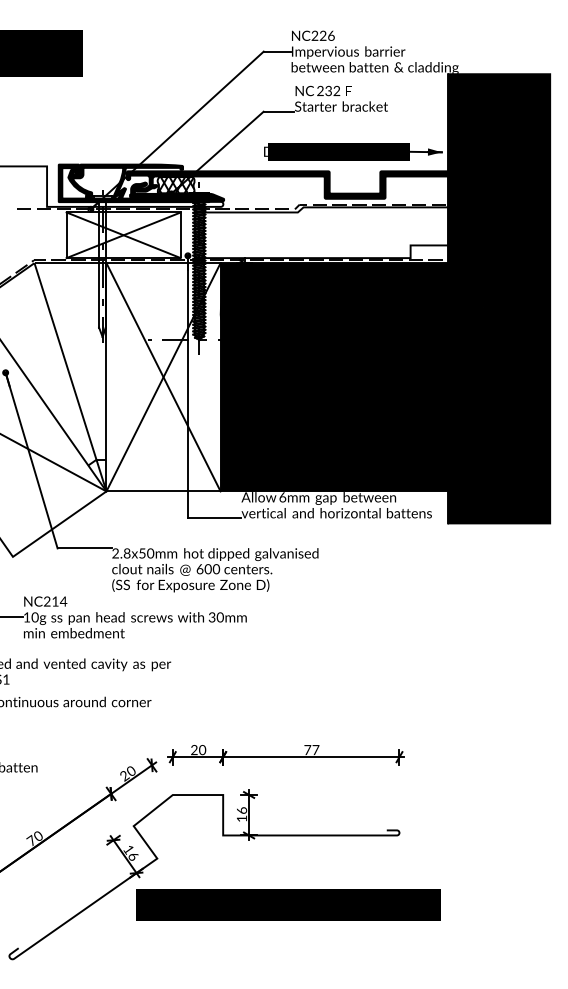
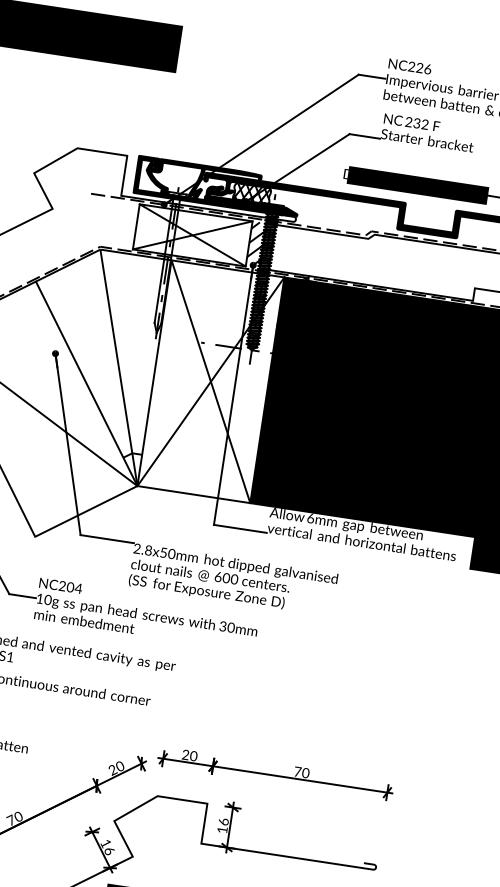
hatch: (187, 235) -> (255, 245), added
text: (55, 601) -> (70, 587), NC214 -> NC204
text: (315, 750) -> (305, 773), 77 -> 70

